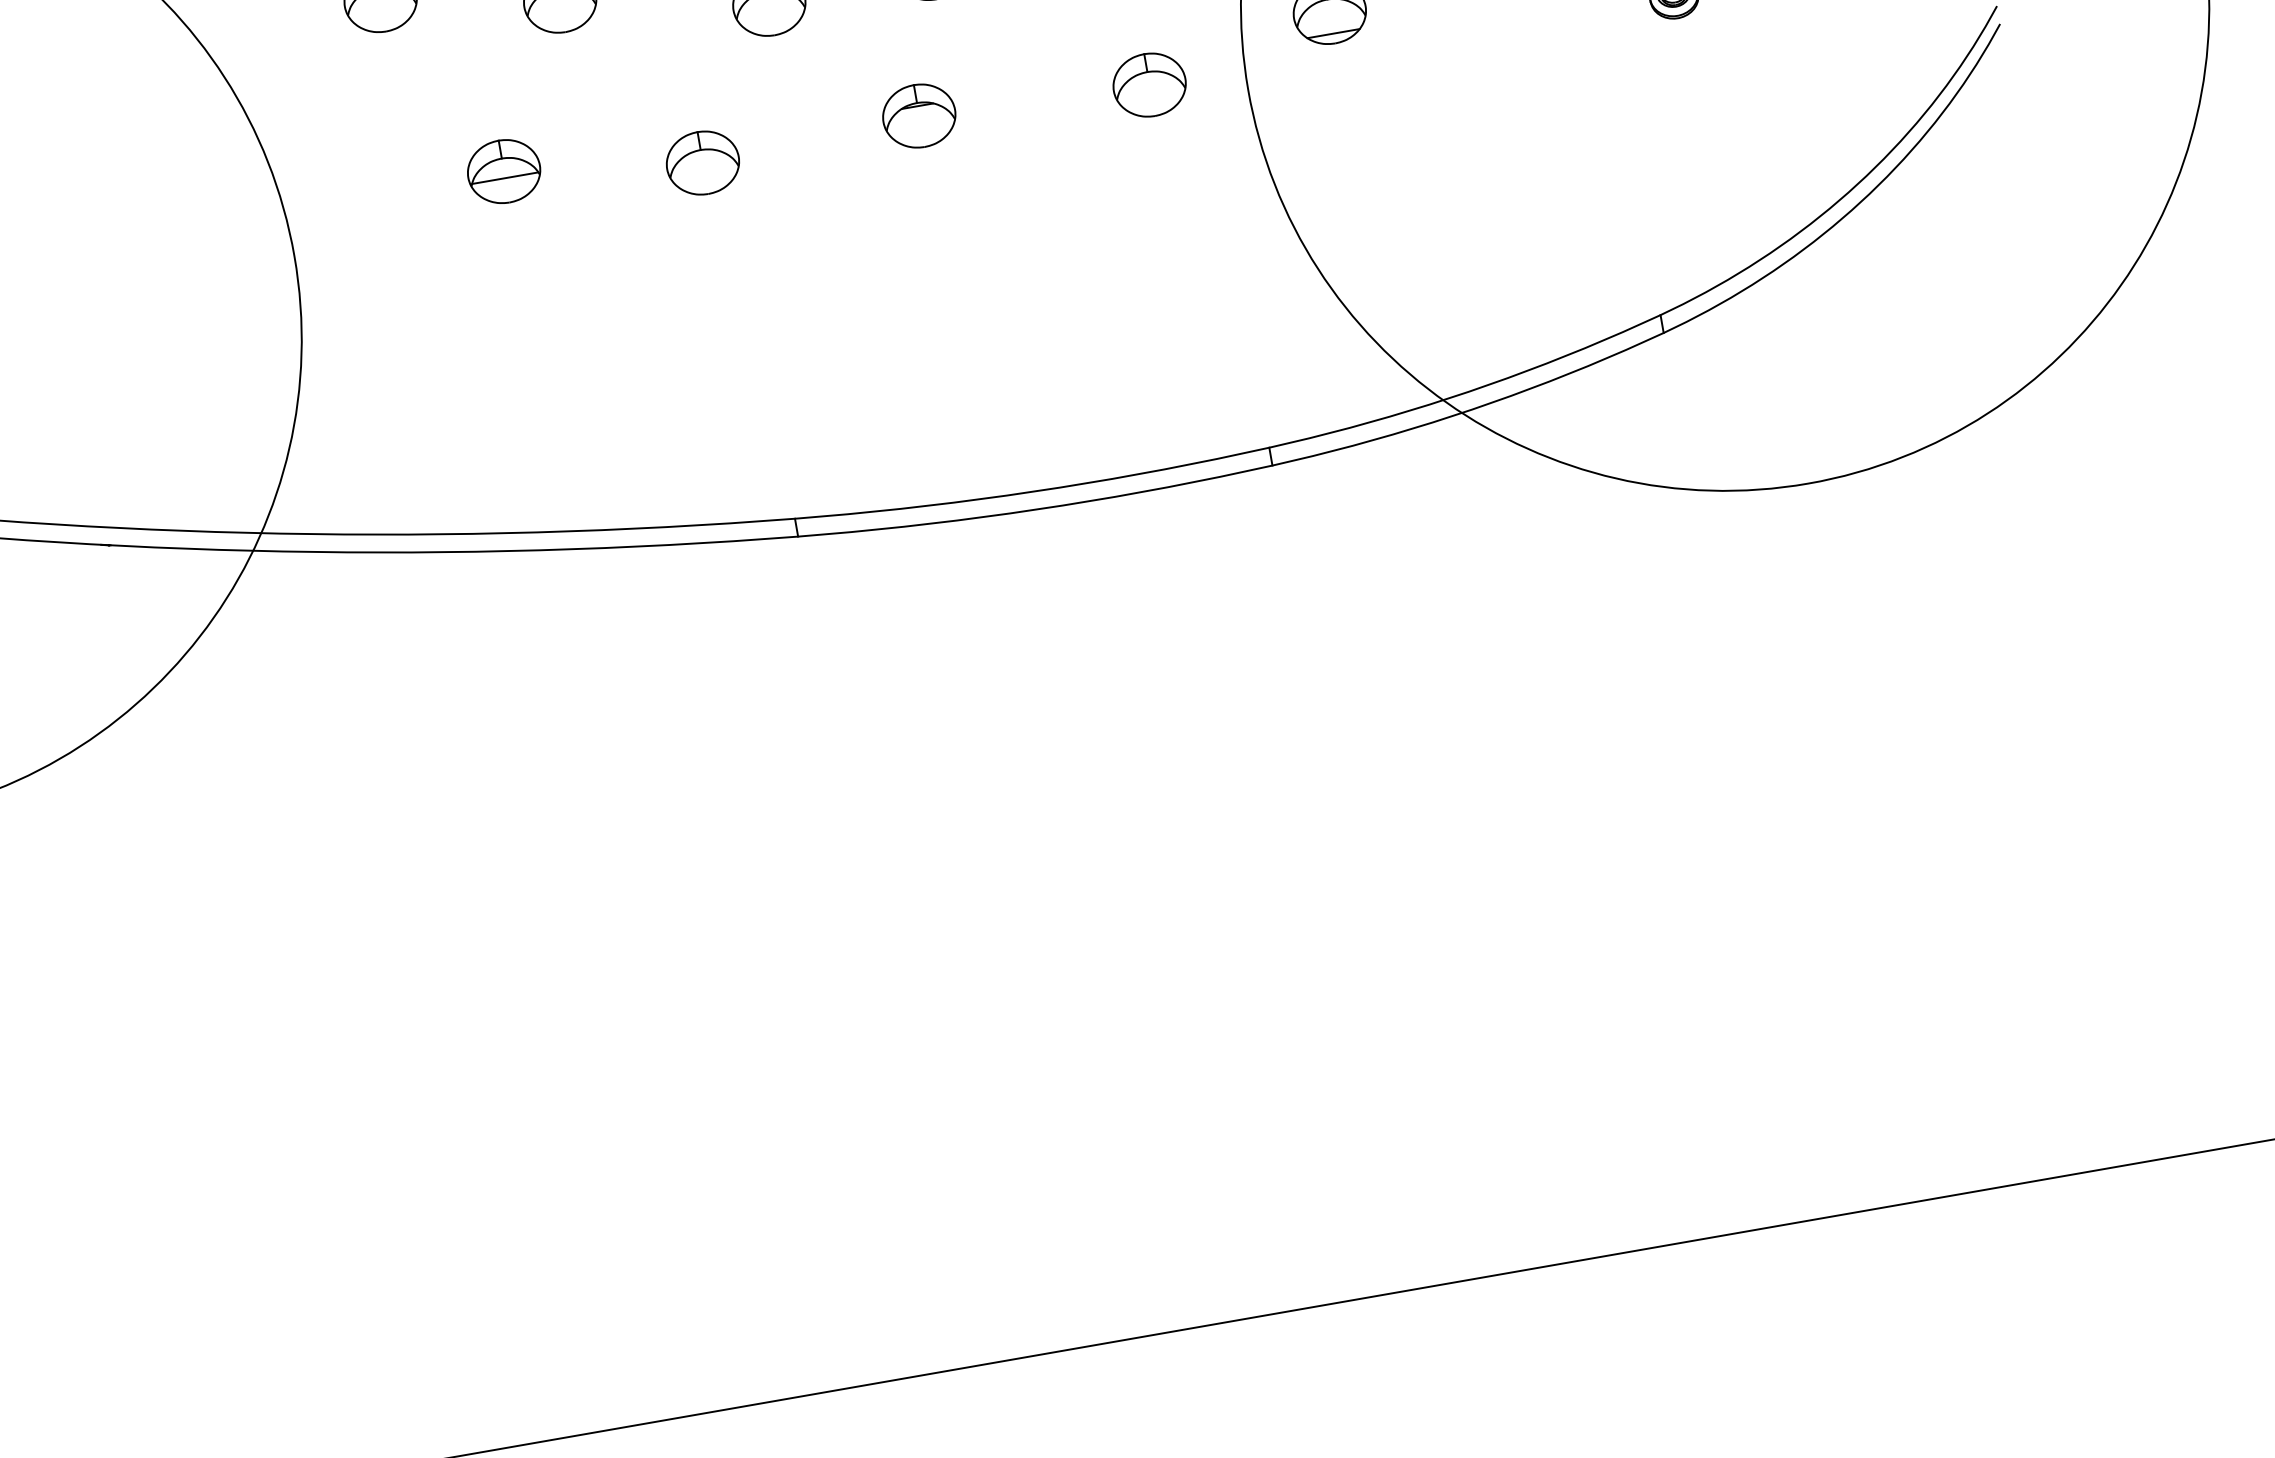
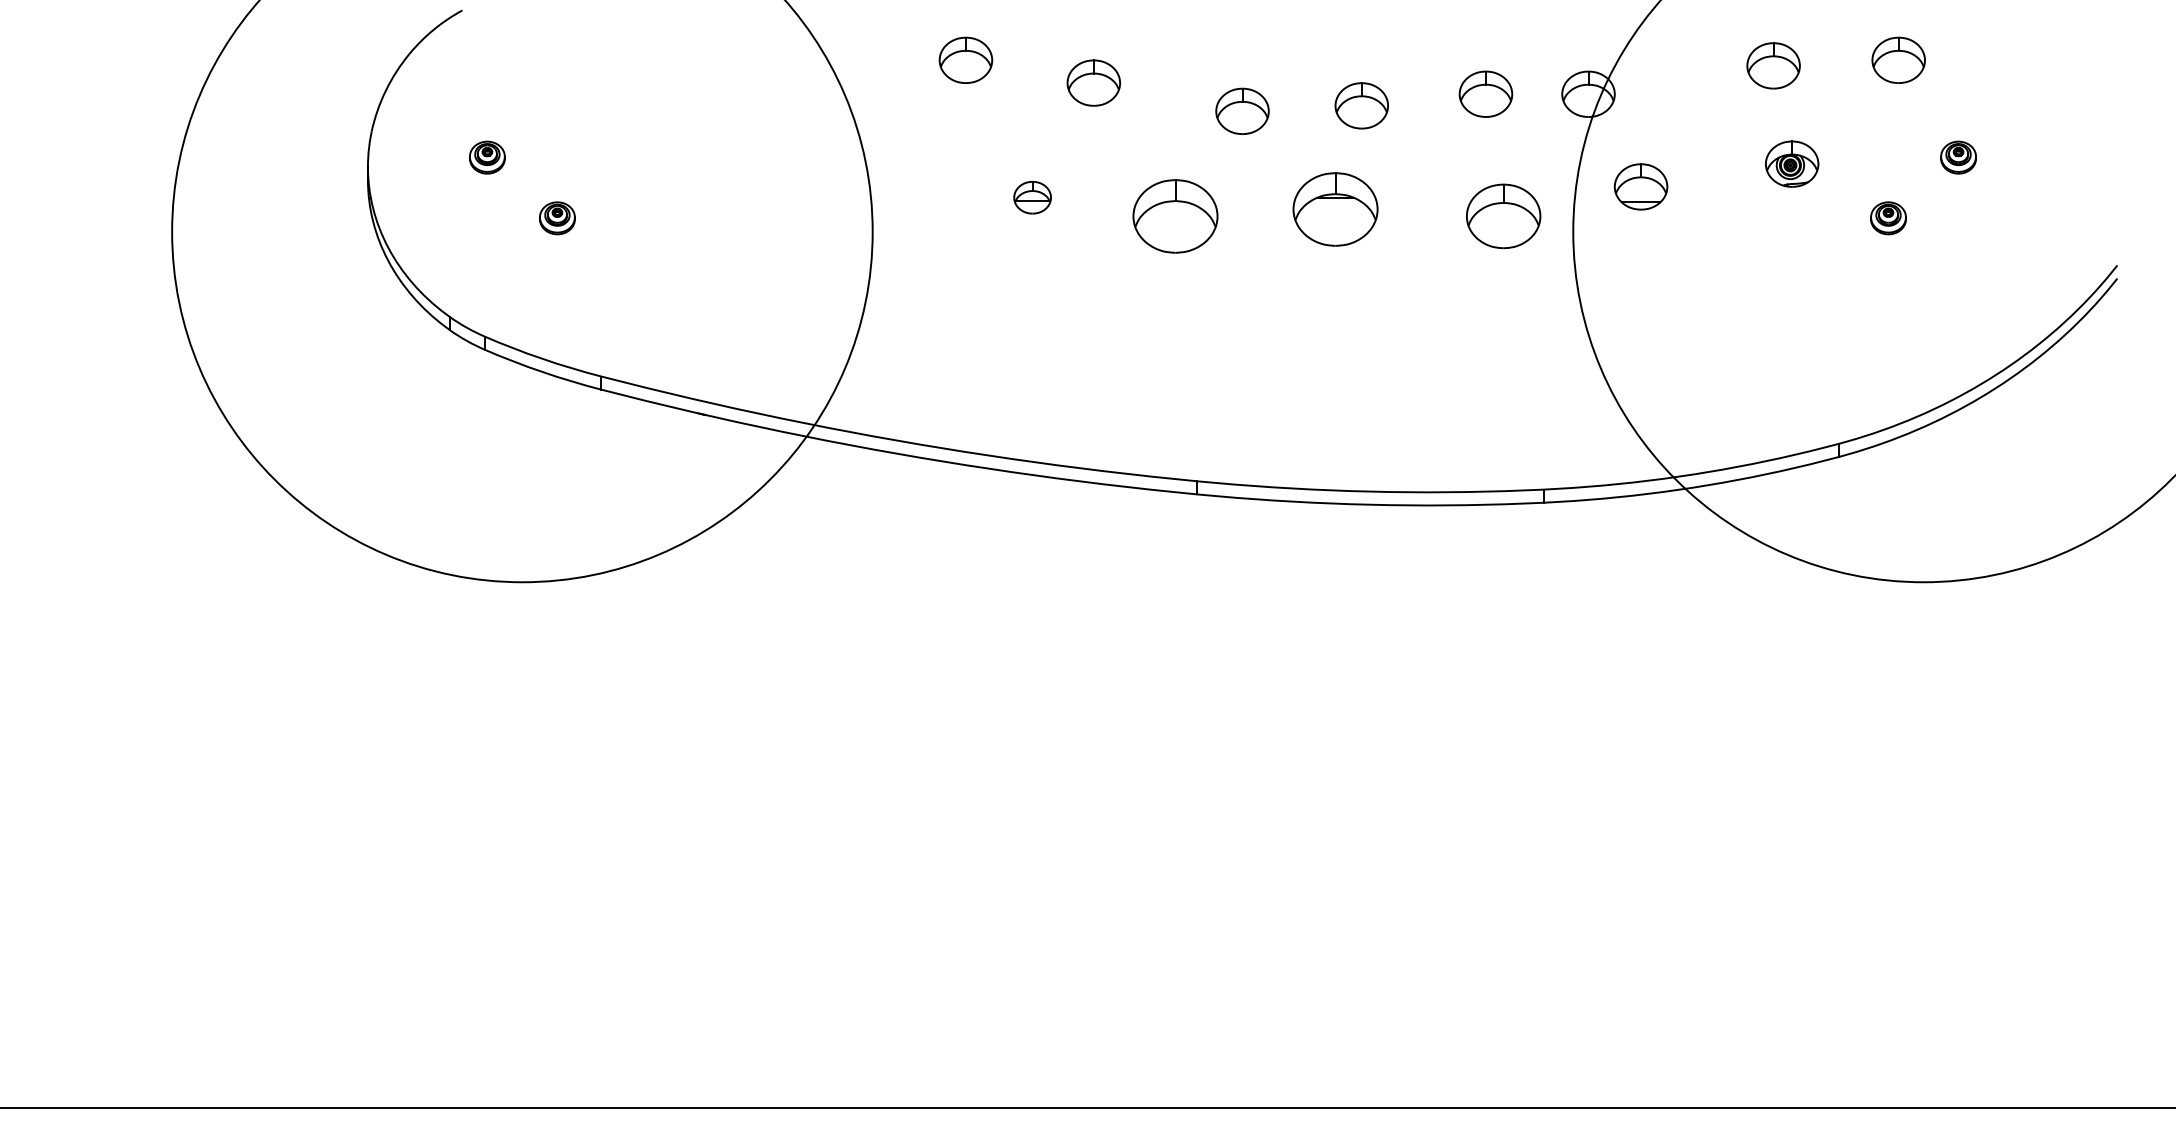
part: (1149, 84) -> (1503, 215), size x1.4
part: (919, 115) -> (1335, 209), size x1.6
part: (702, 162) -> (1175, 215), size x1.6
part: (503, 171) -> (1032, 197), size x0.7

